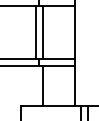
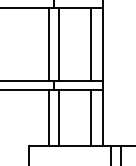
line: (66, 31) -> (91, 43), added
line: (35, 85) -> (48, 117), added
line: (66, 85) -> (91, 117), added

